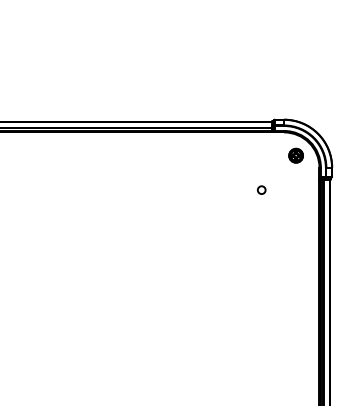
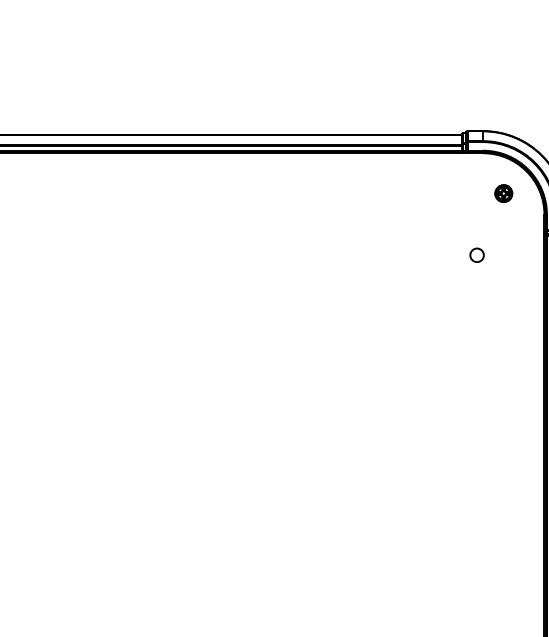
part: (295, 155) -> (502, 193), size x0.7
circle: (261, 189) -> (476, 254), moved

